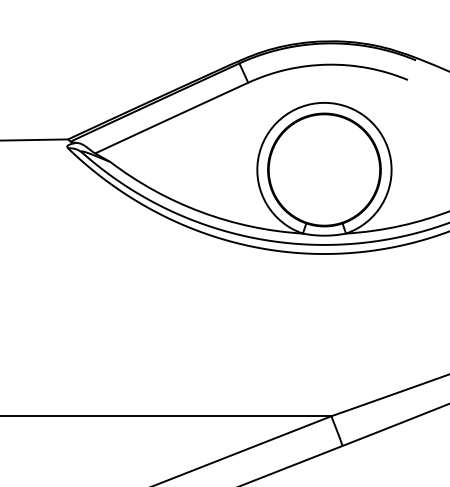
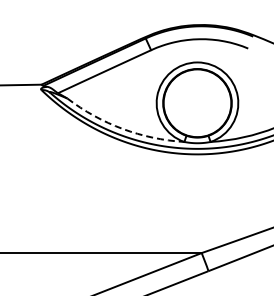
arc: (201, 211) -> (122, 128), solid -> dashed

